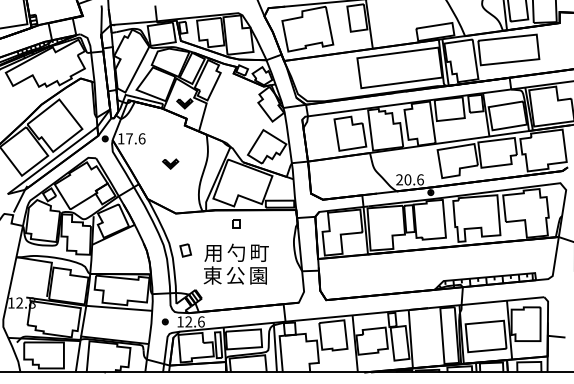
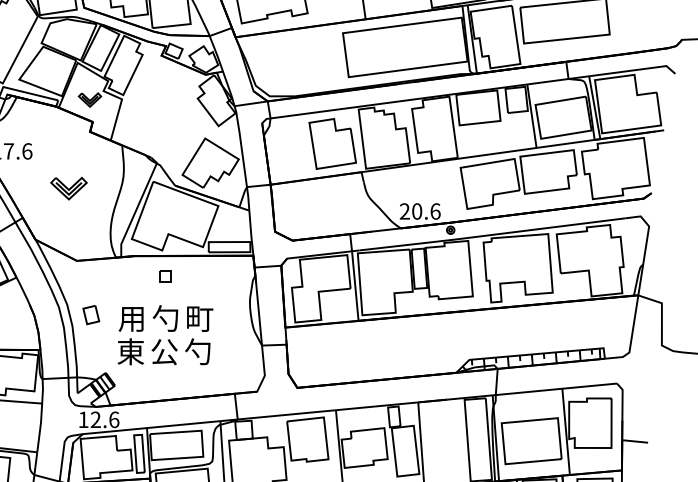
part: (170, 163) -> (68, 187), size x1.6
text: (257, 275) -> (196, 351), 園 -> 勺
part: (164, 321) -> (60, 419), removed

